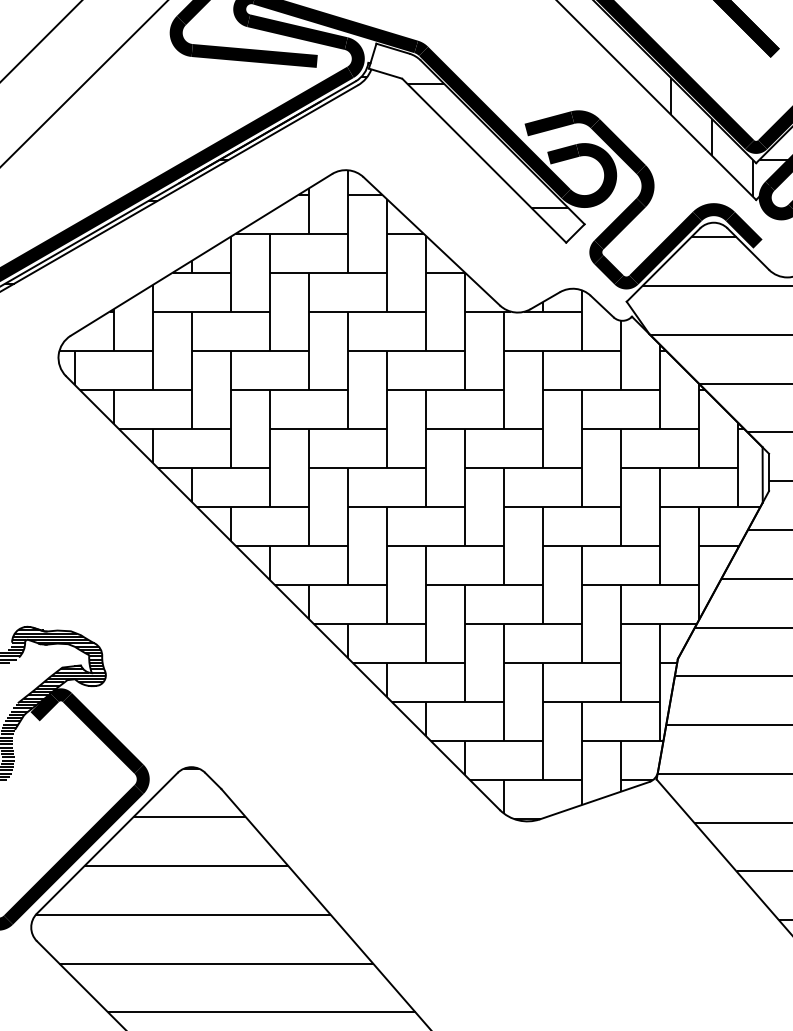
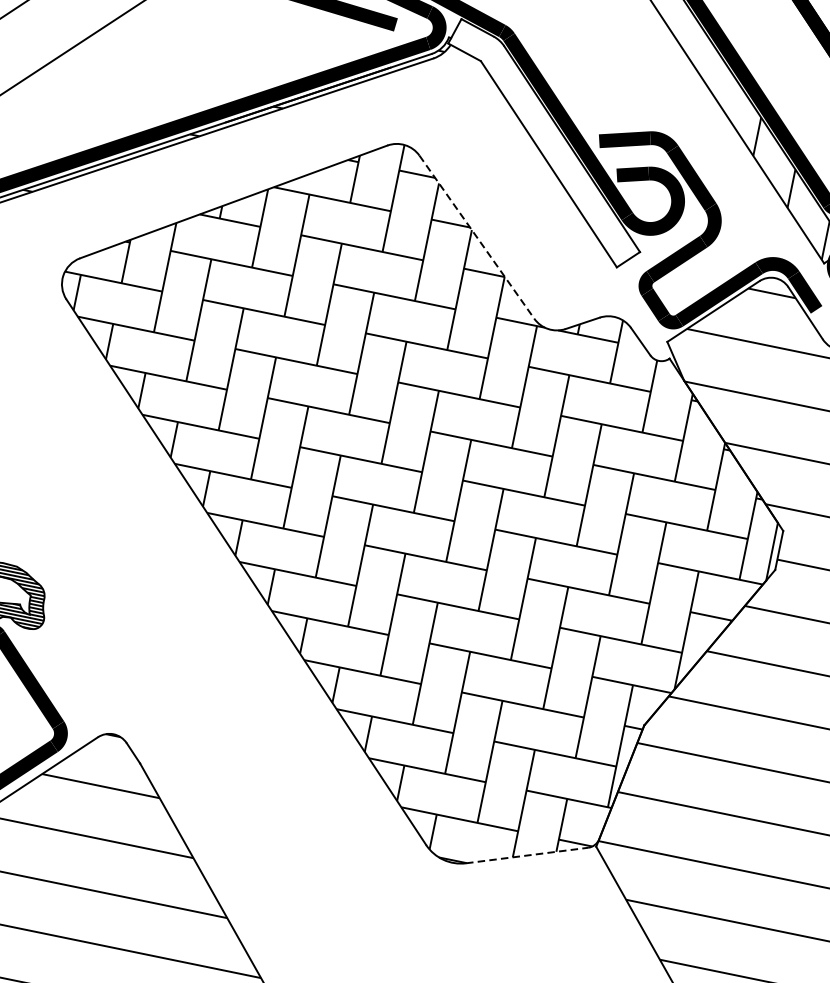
hatch: (487, 145) -> (555, 149), removed
line: (431, 241) -> (476, 237), solid -> dashed
line: (594, 800) -> (526, 855), solid -> dashed

